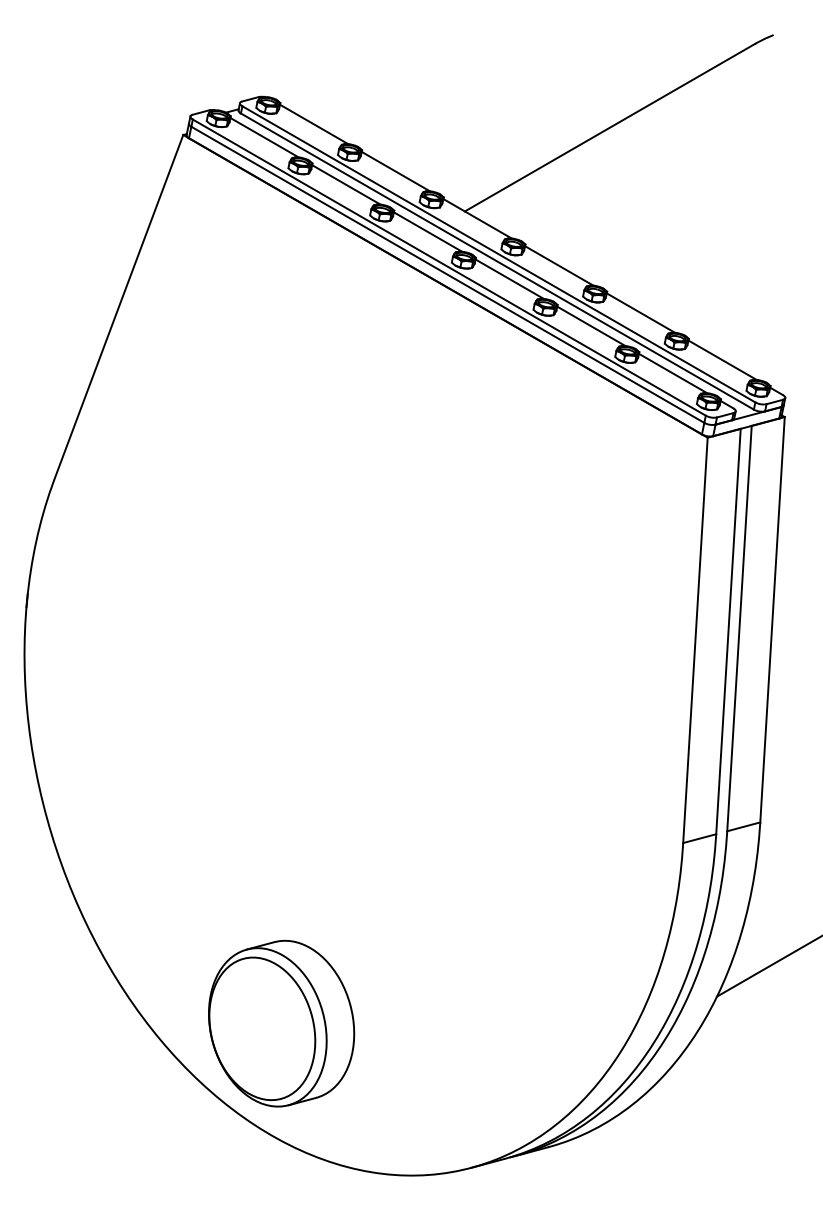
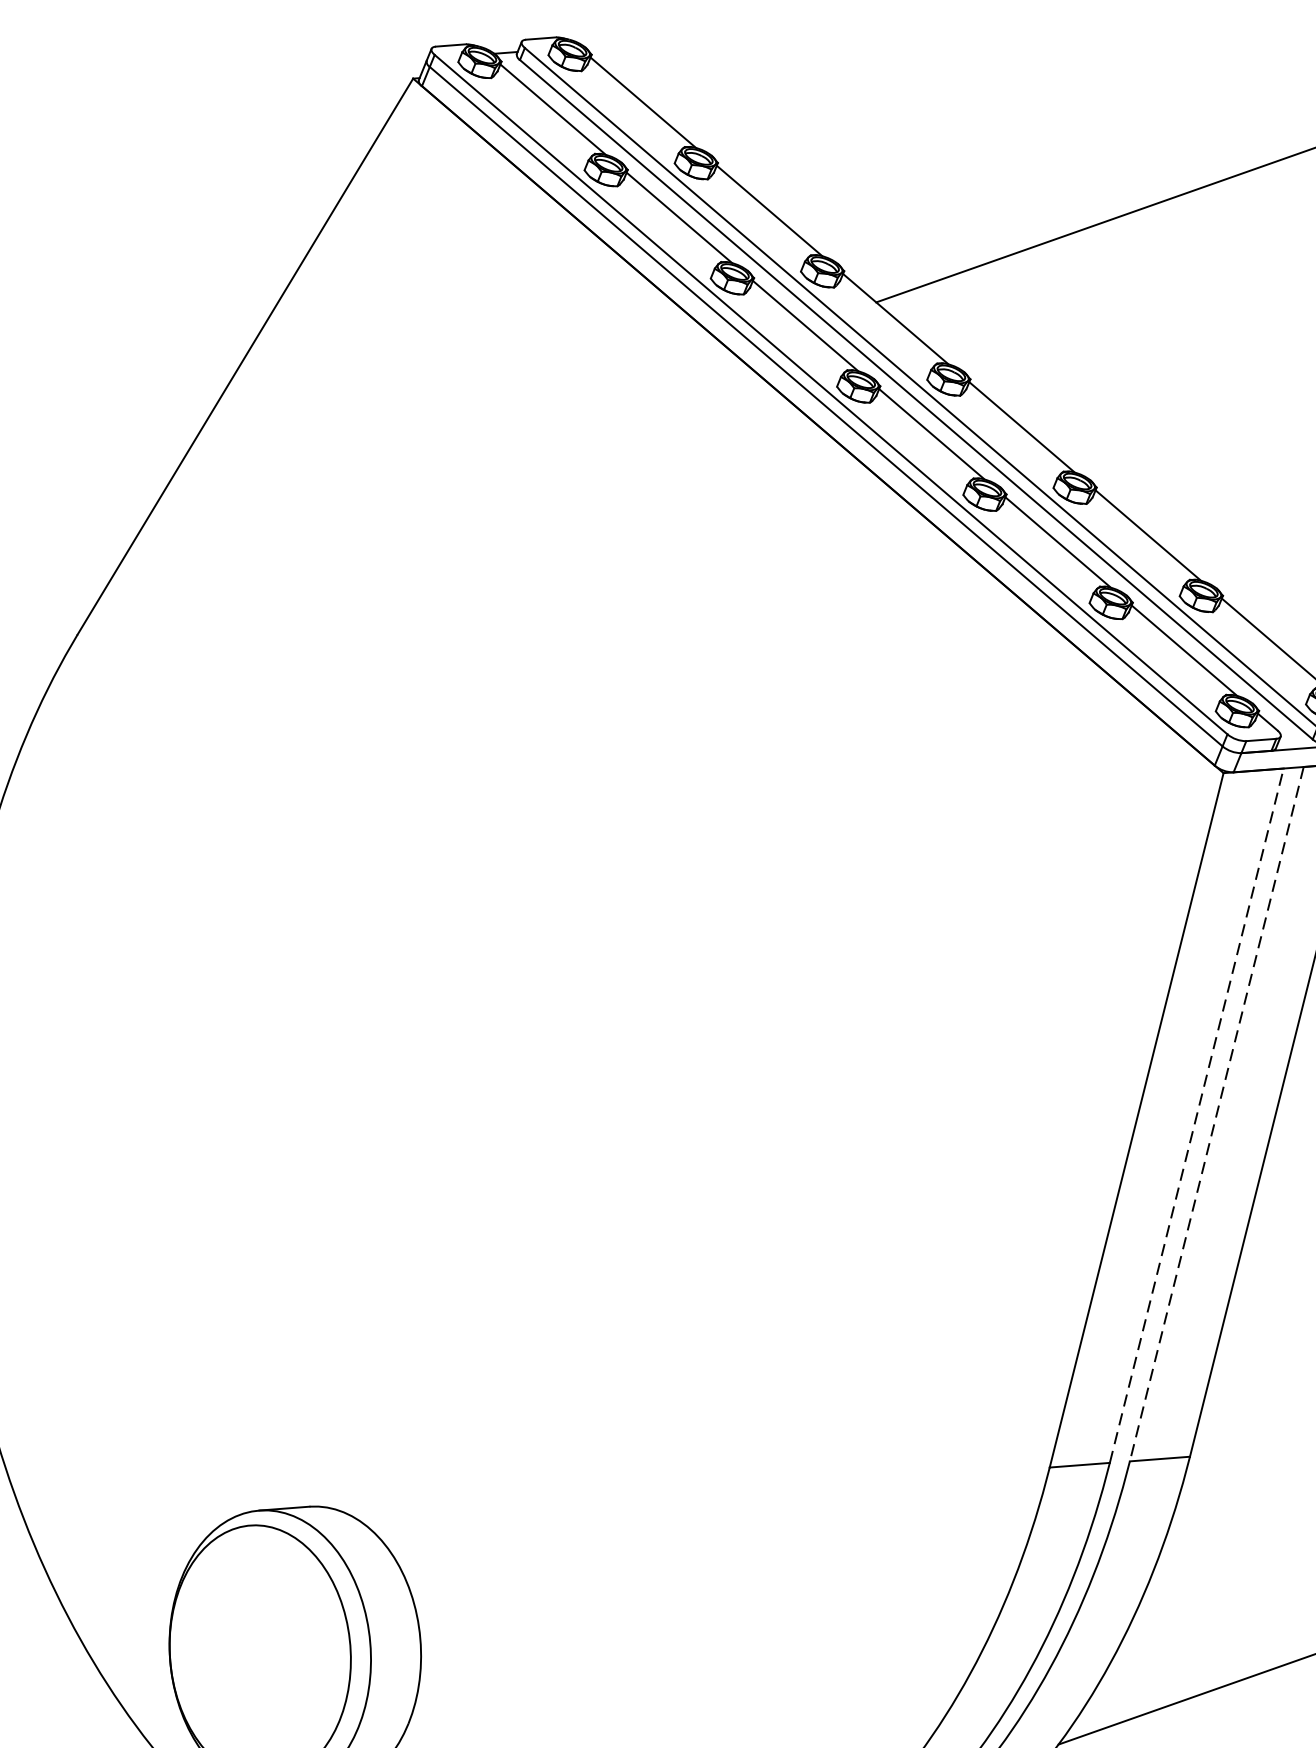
line: (739, 629) -> (1216, 1115), solid -> dashed
line: (728, 631) -> (1196, 1115), solid -> dashed

